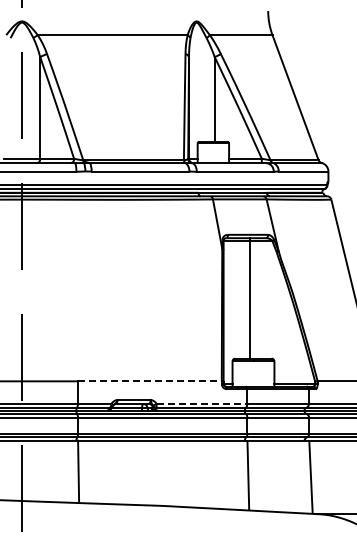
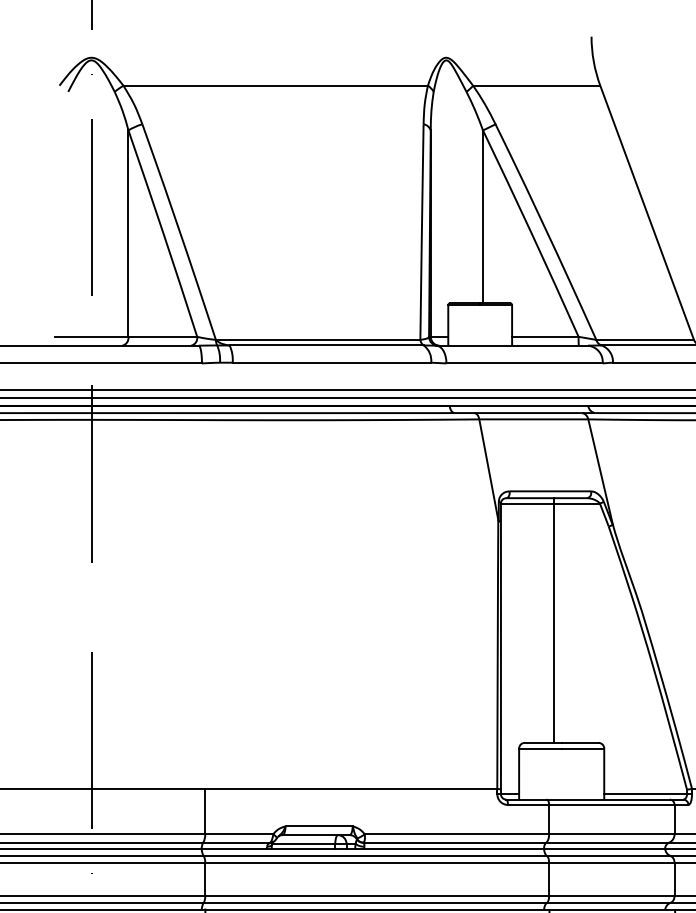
line: (149, 381) -> (350, 789), dashed -> solid
line: (202, 403) -> (458, 833), dashed -> solid

